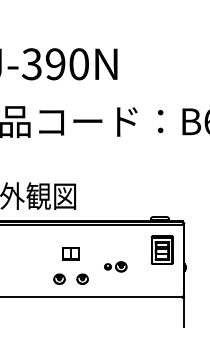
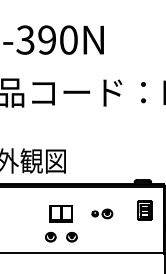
part: (161, 249) -> (144, 209), size x0.71
part: (70, 253) -> (60, 213), size x1.43
part: (115, 266) -> (102, 213), moved

